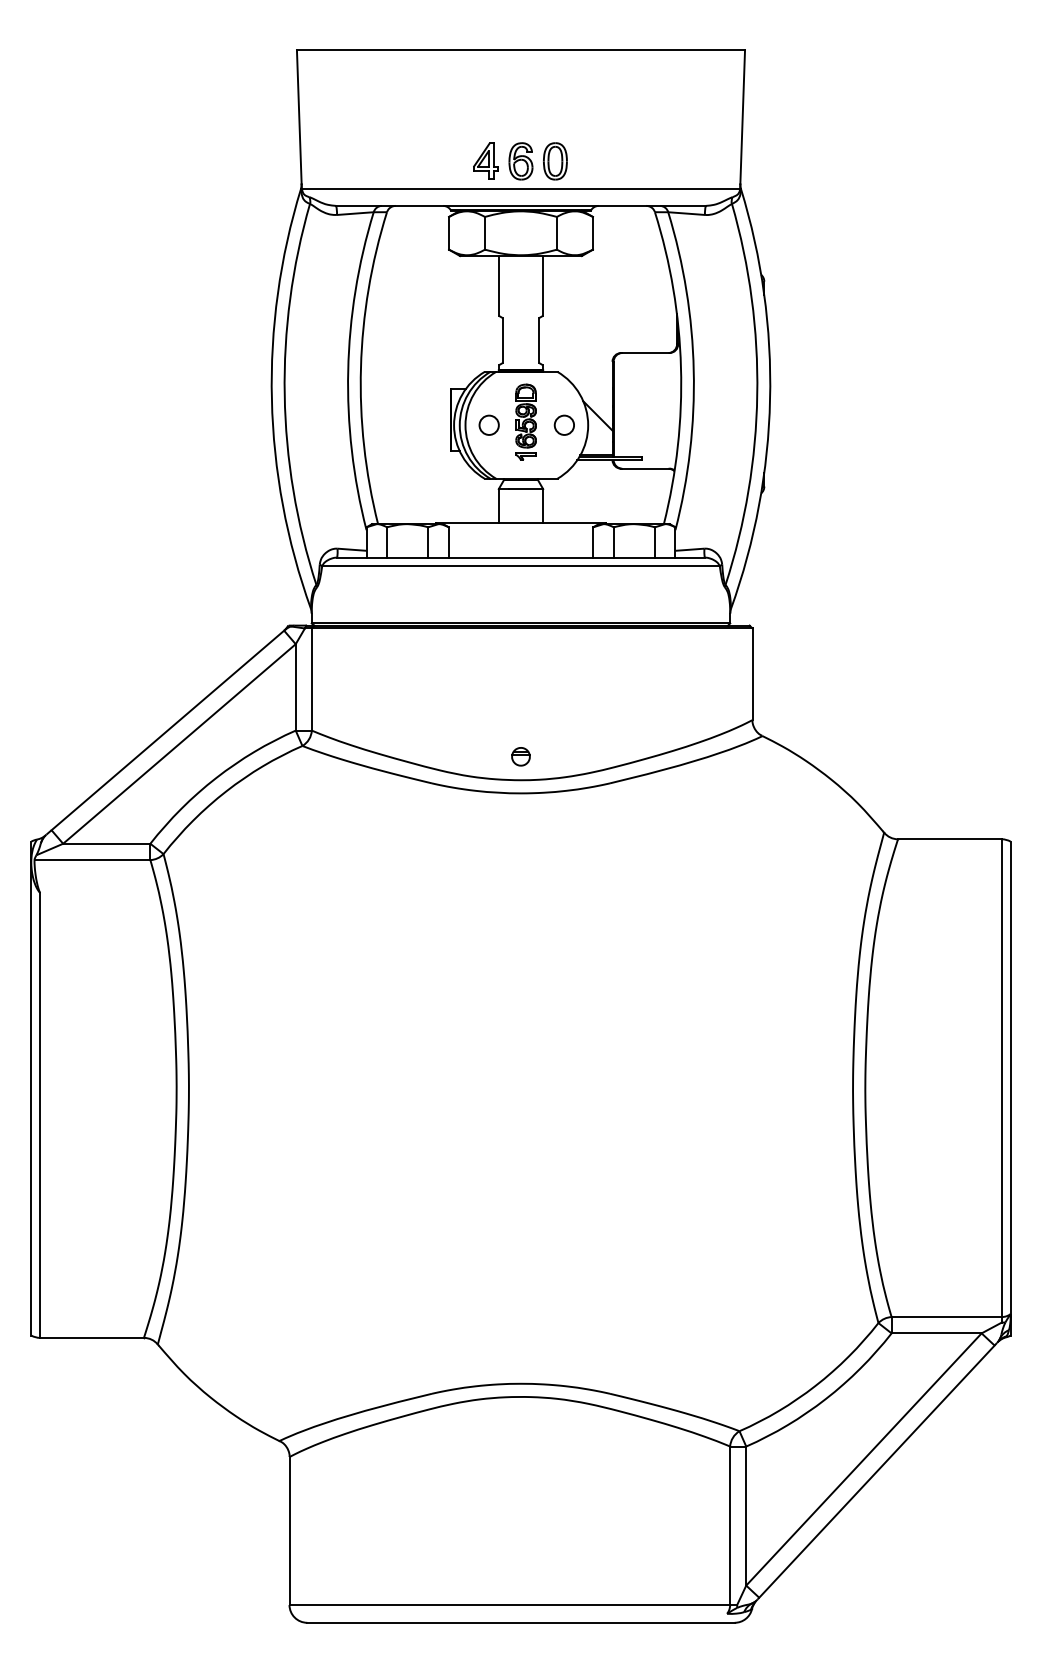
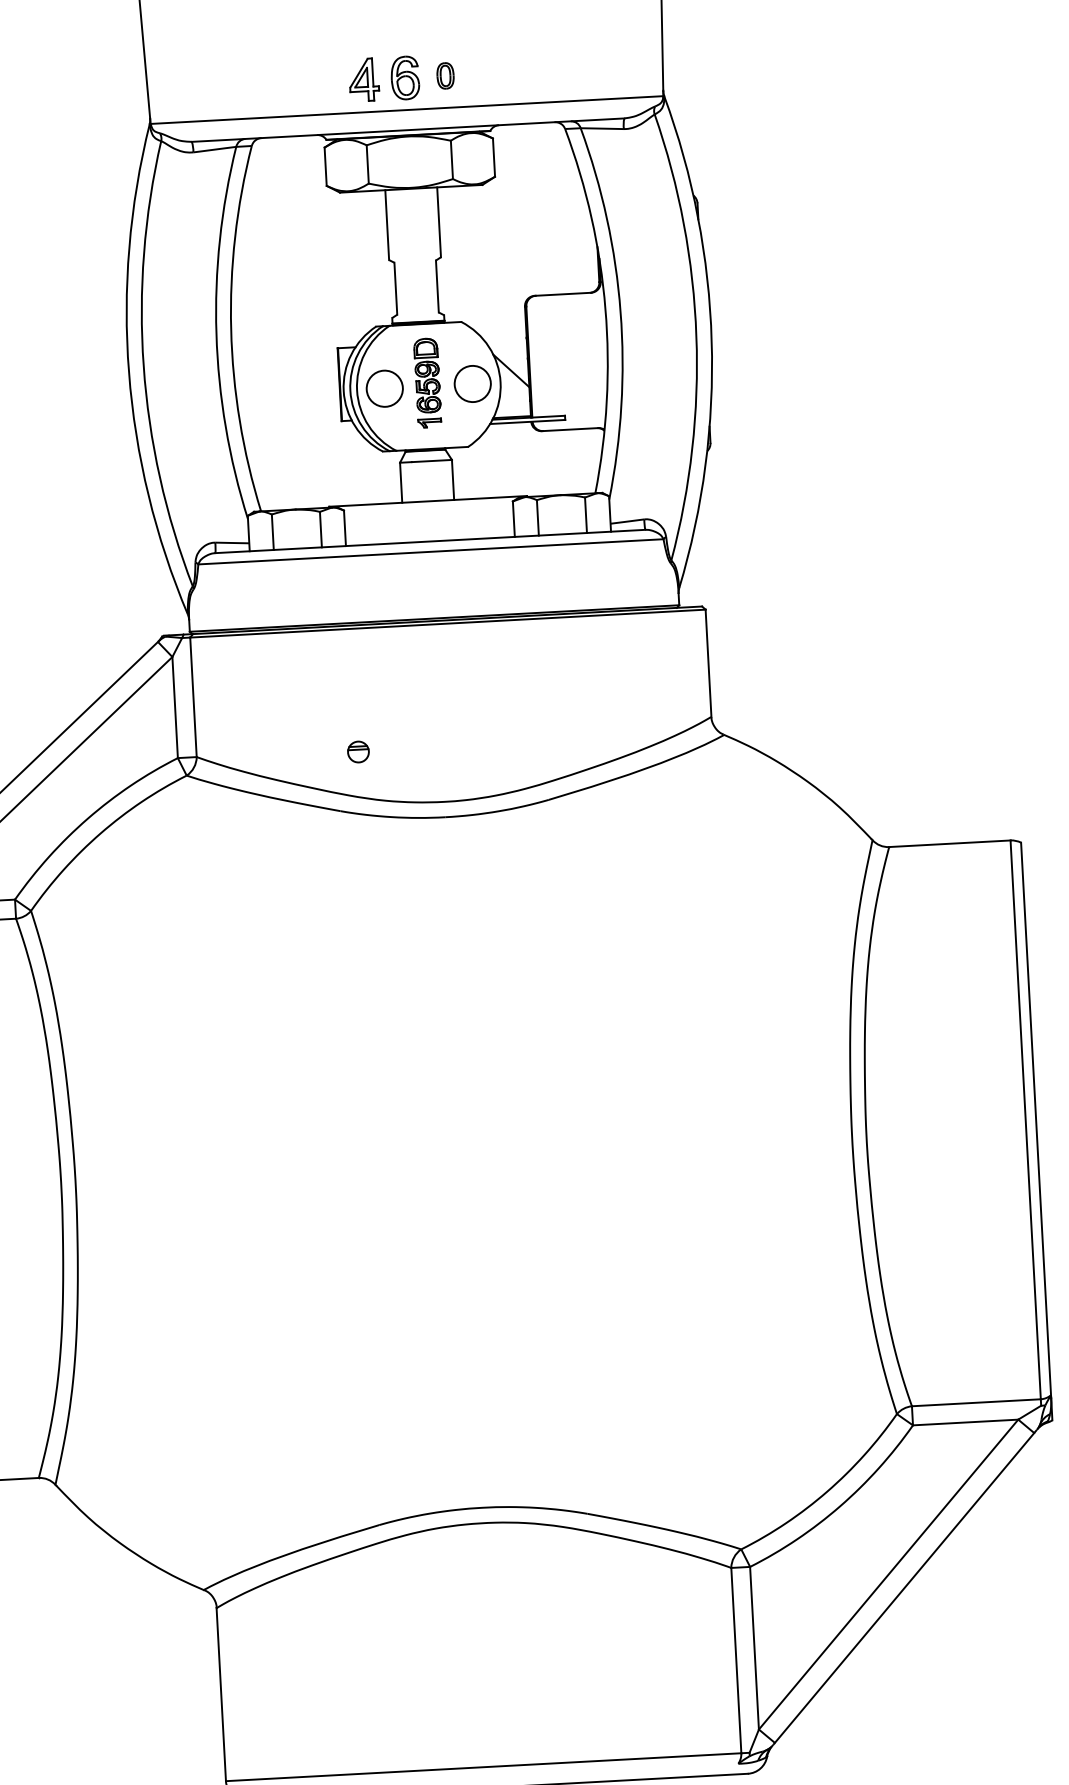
part: (555, 161) -> (445, 76), size x0.6
circle: (488, 424) -> (383, 387), size x1.6
circle: (564, 424) -> (472, 383), size x1.6
part: (520, 756) -> (357, 751), moved

